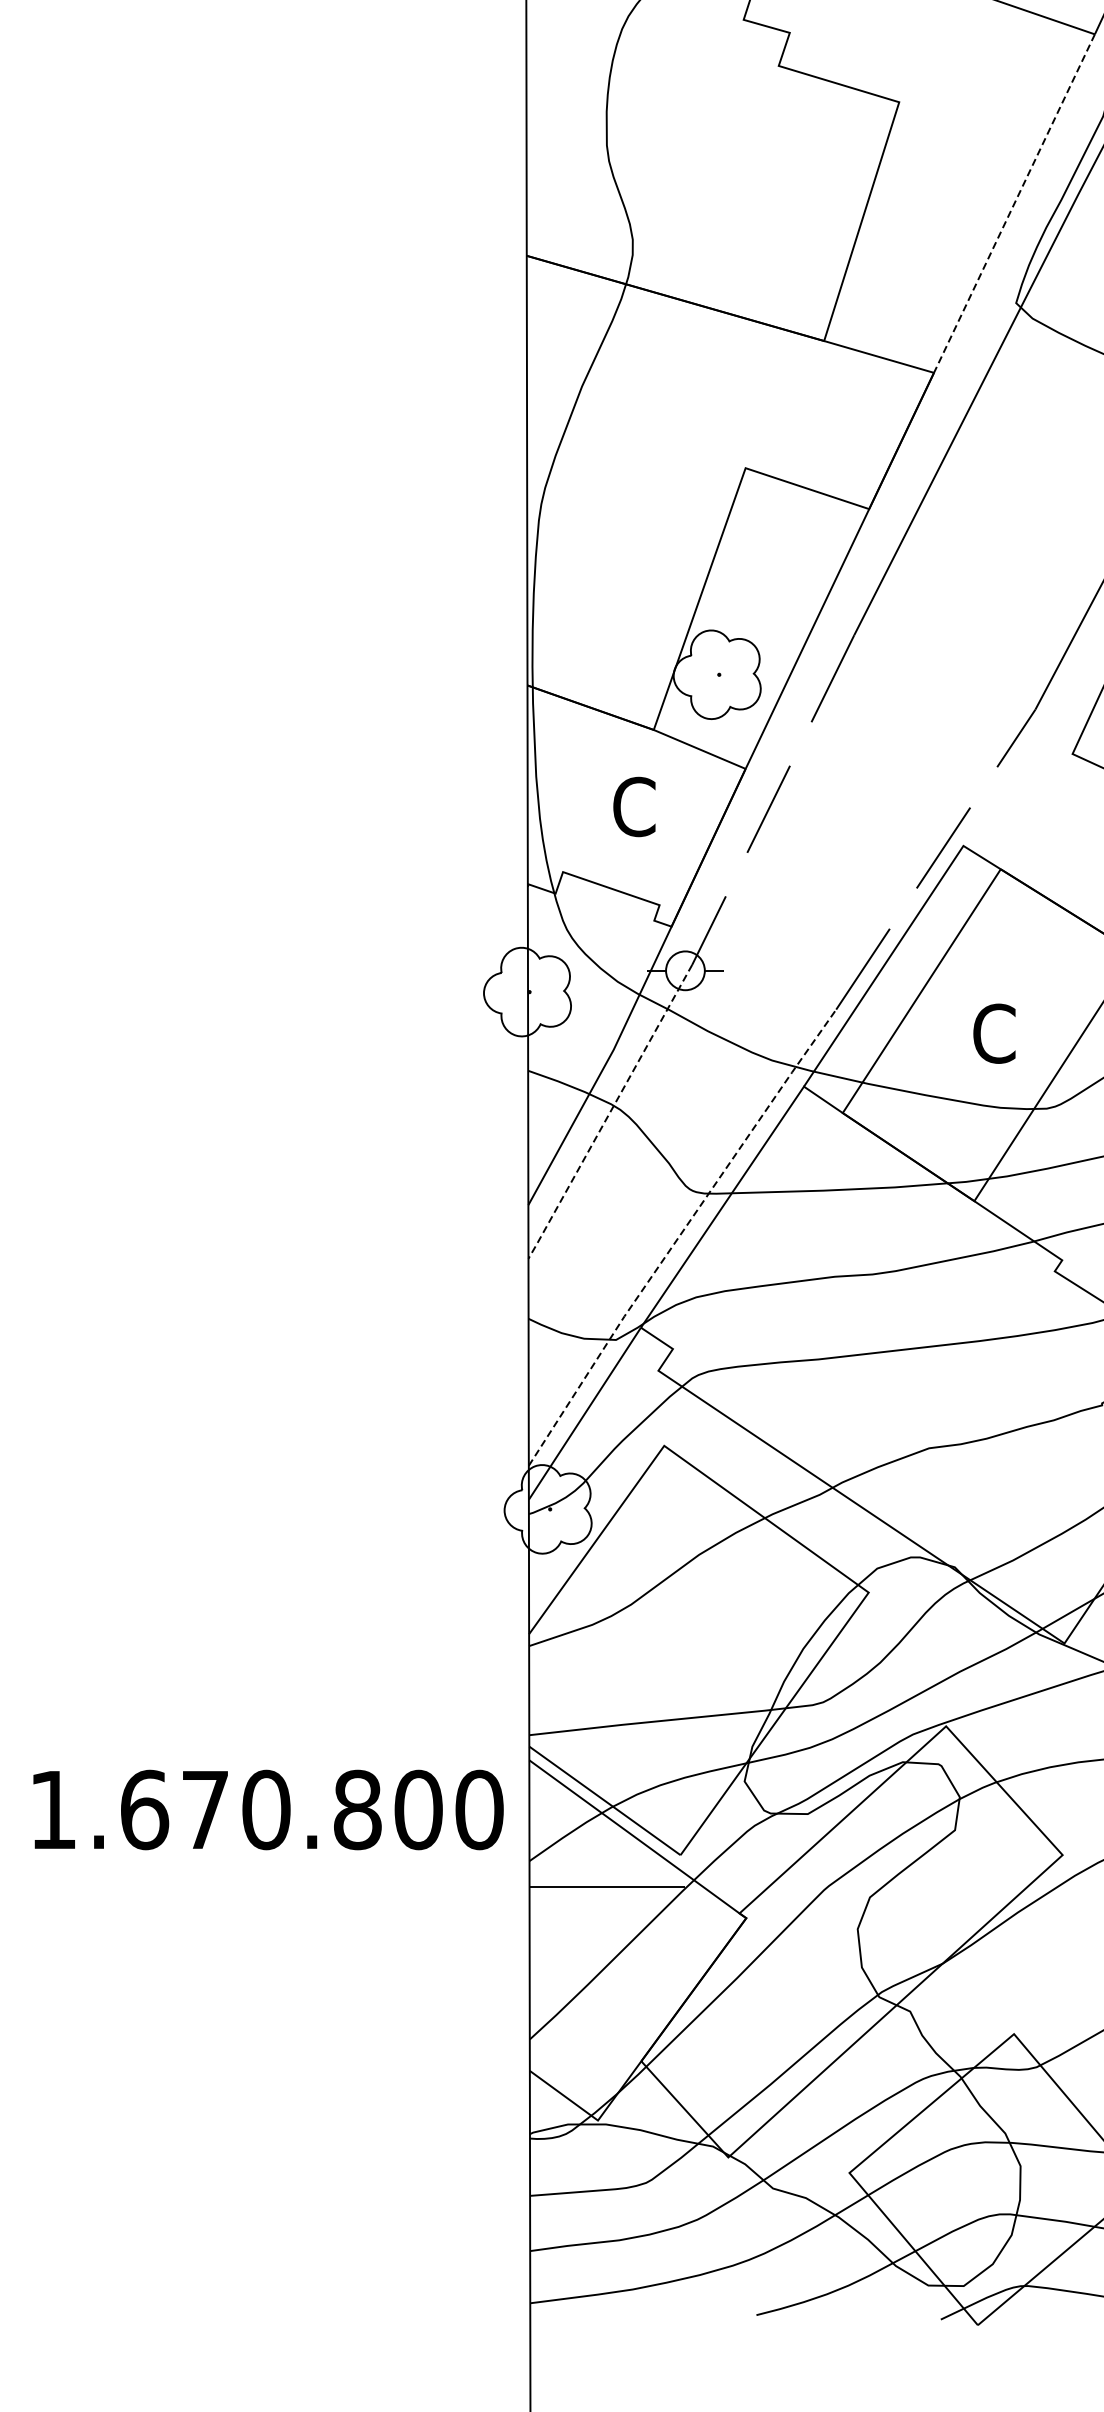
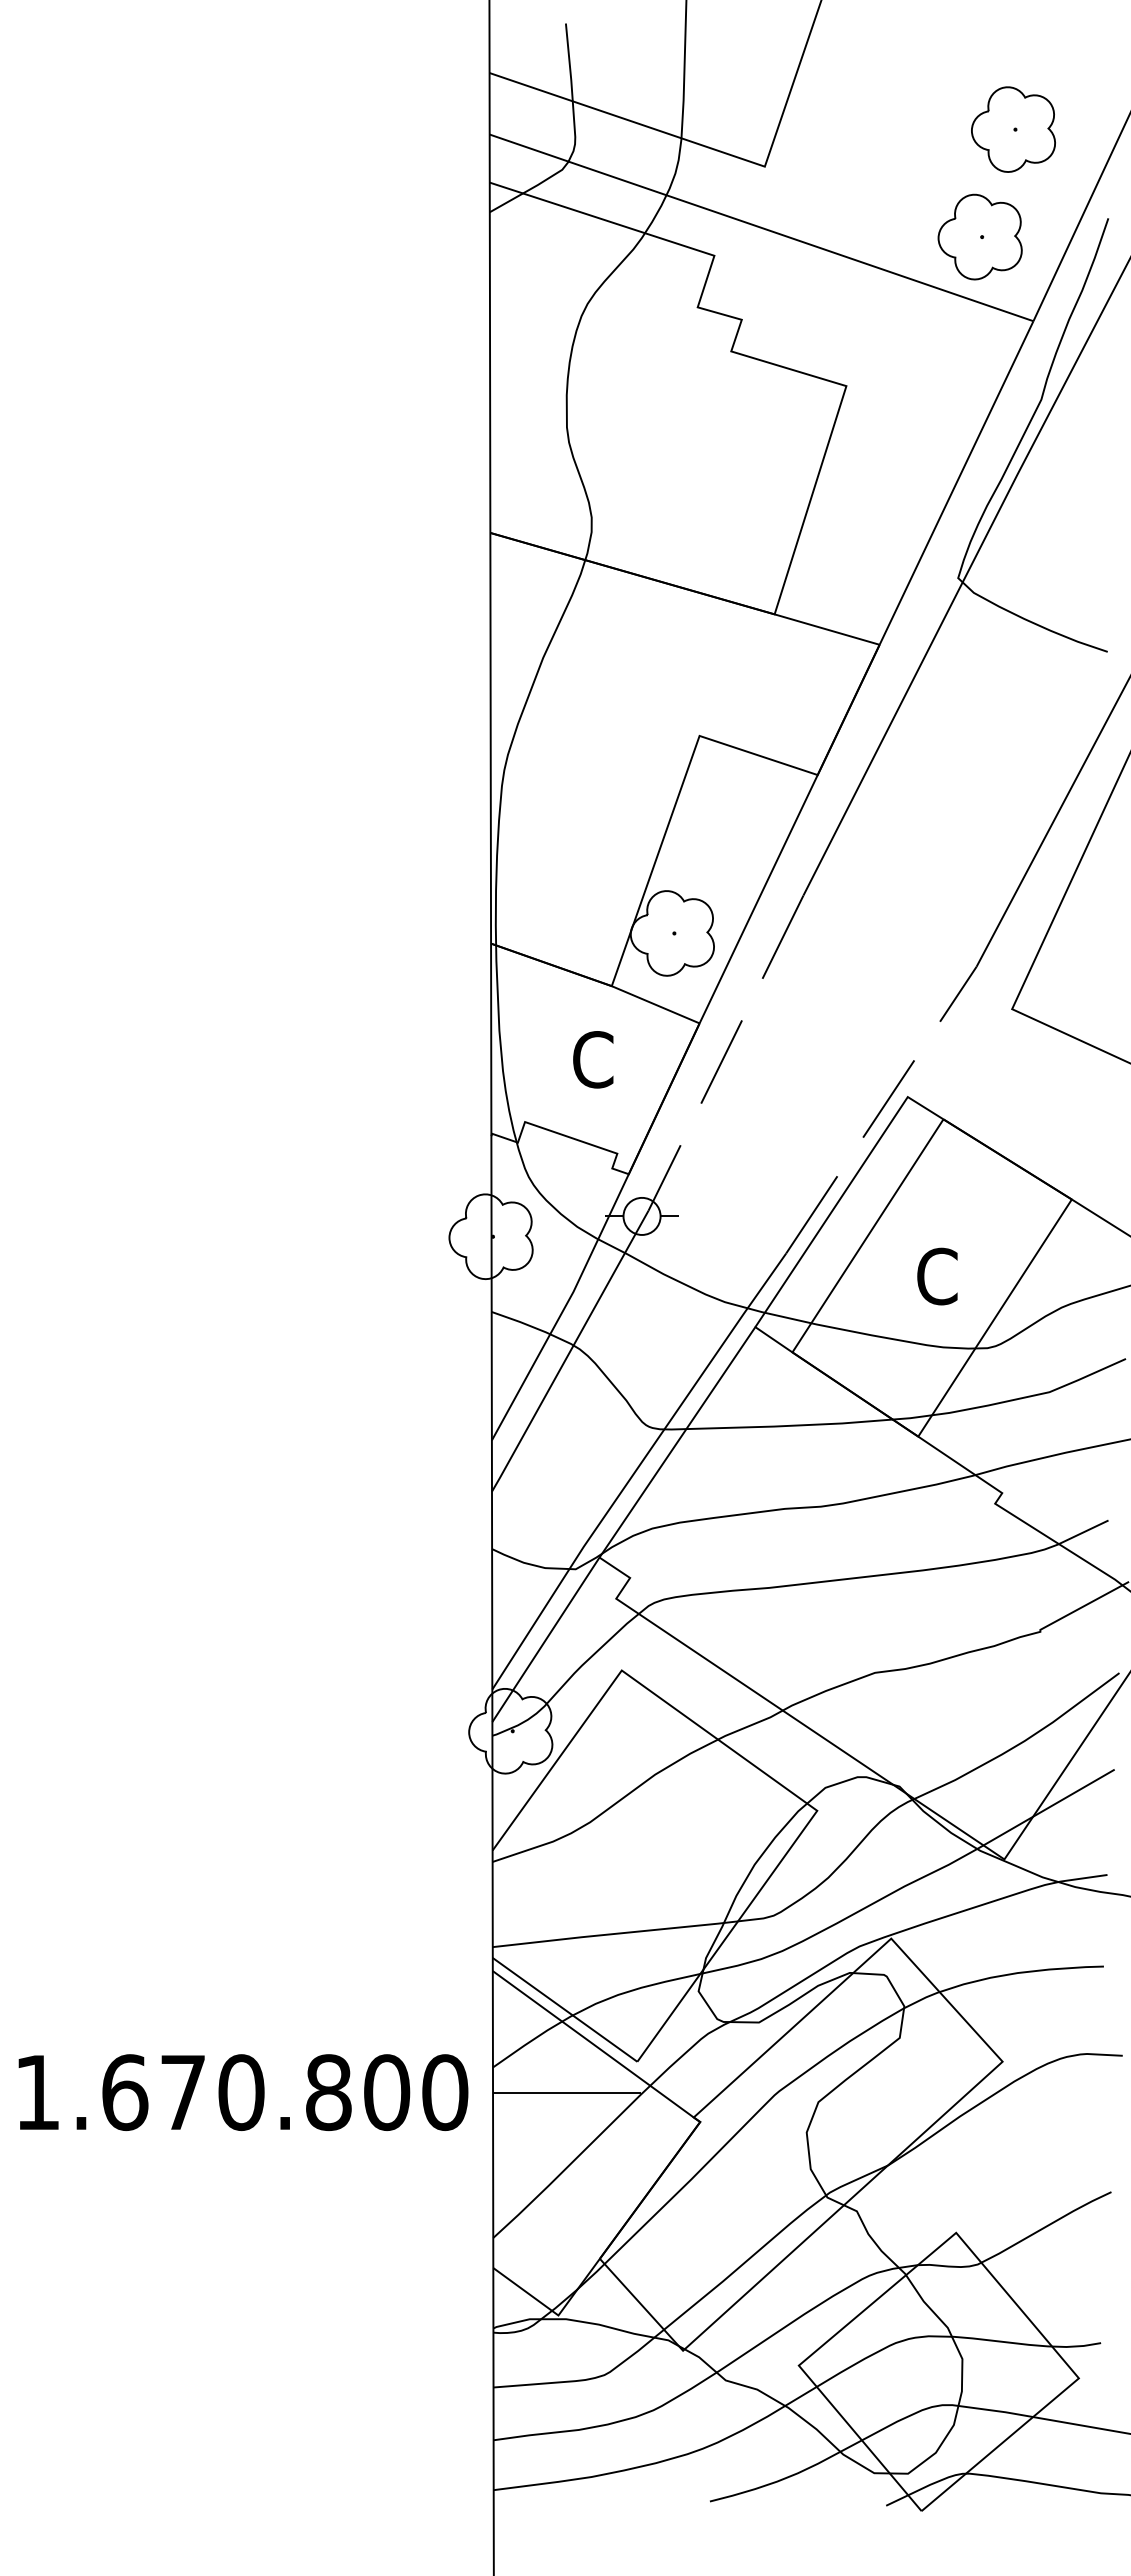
line: (1014, 204) -> (956, 483), dashed -> solid
line: (609, 1113) -> (569, 1352), dashed -> solid
line: (680, 1235) -> (637, 1469), dashed -> solid
text: (268, 1809) -> (243, 2092), moved

